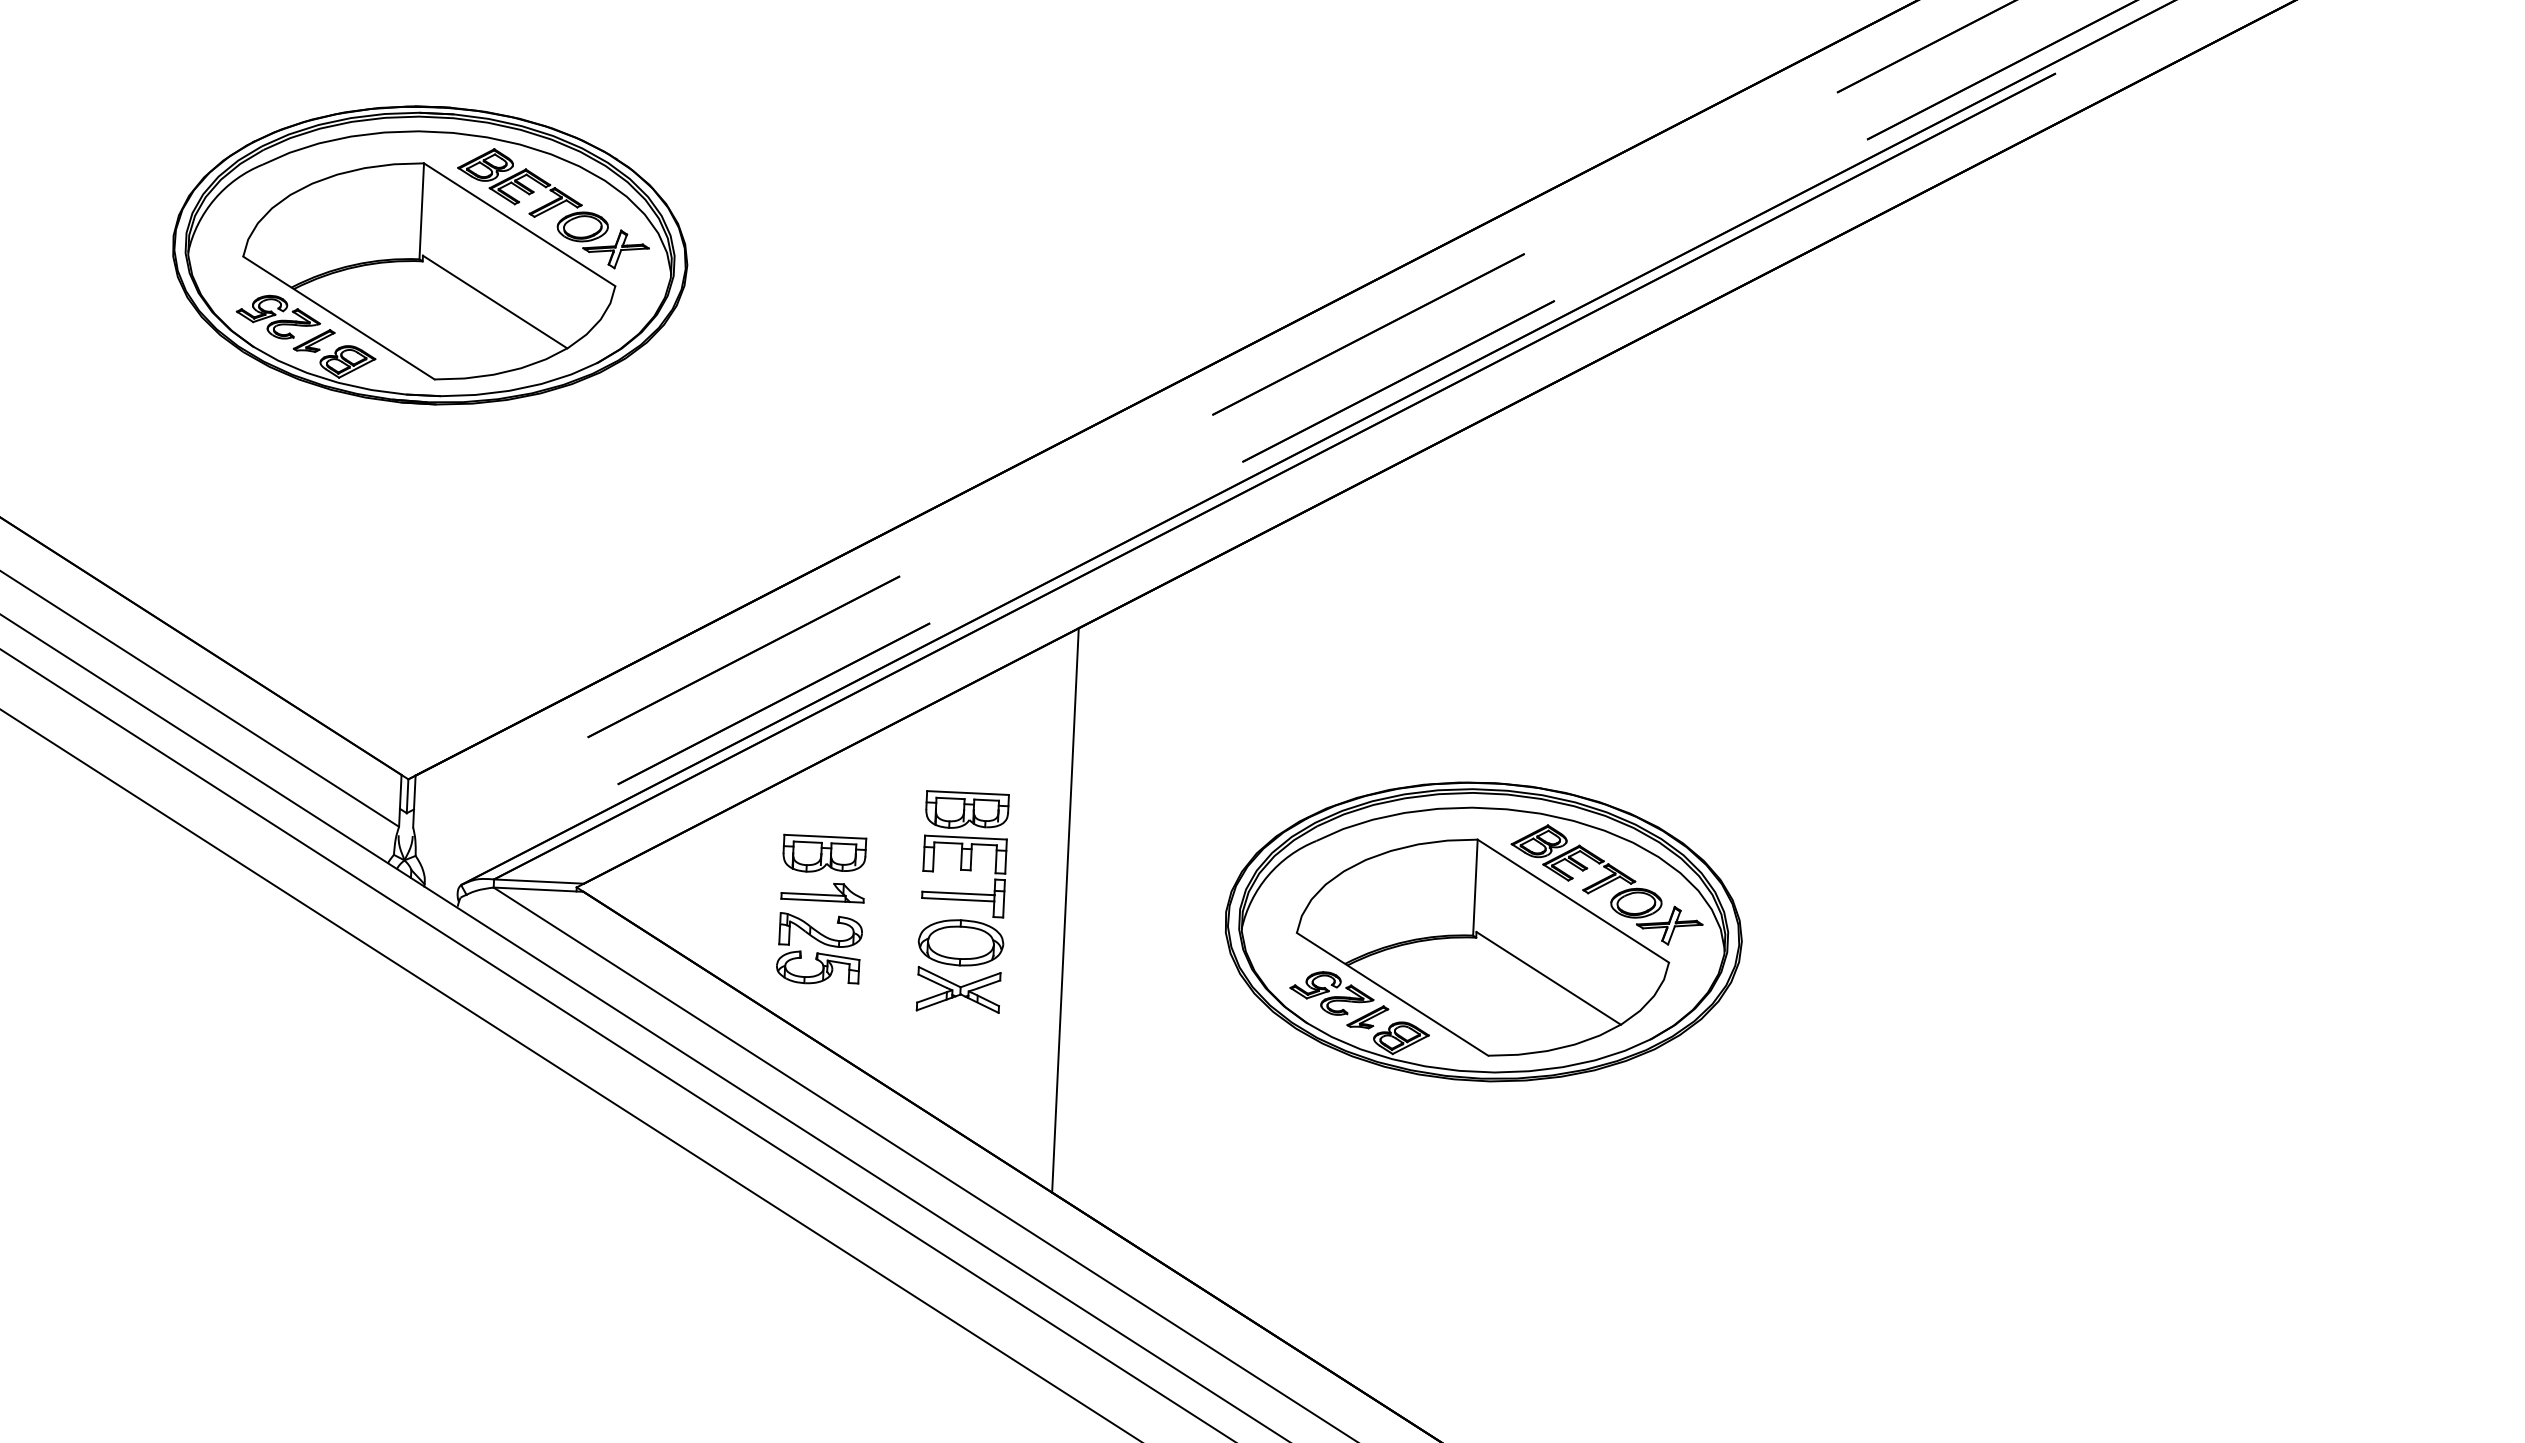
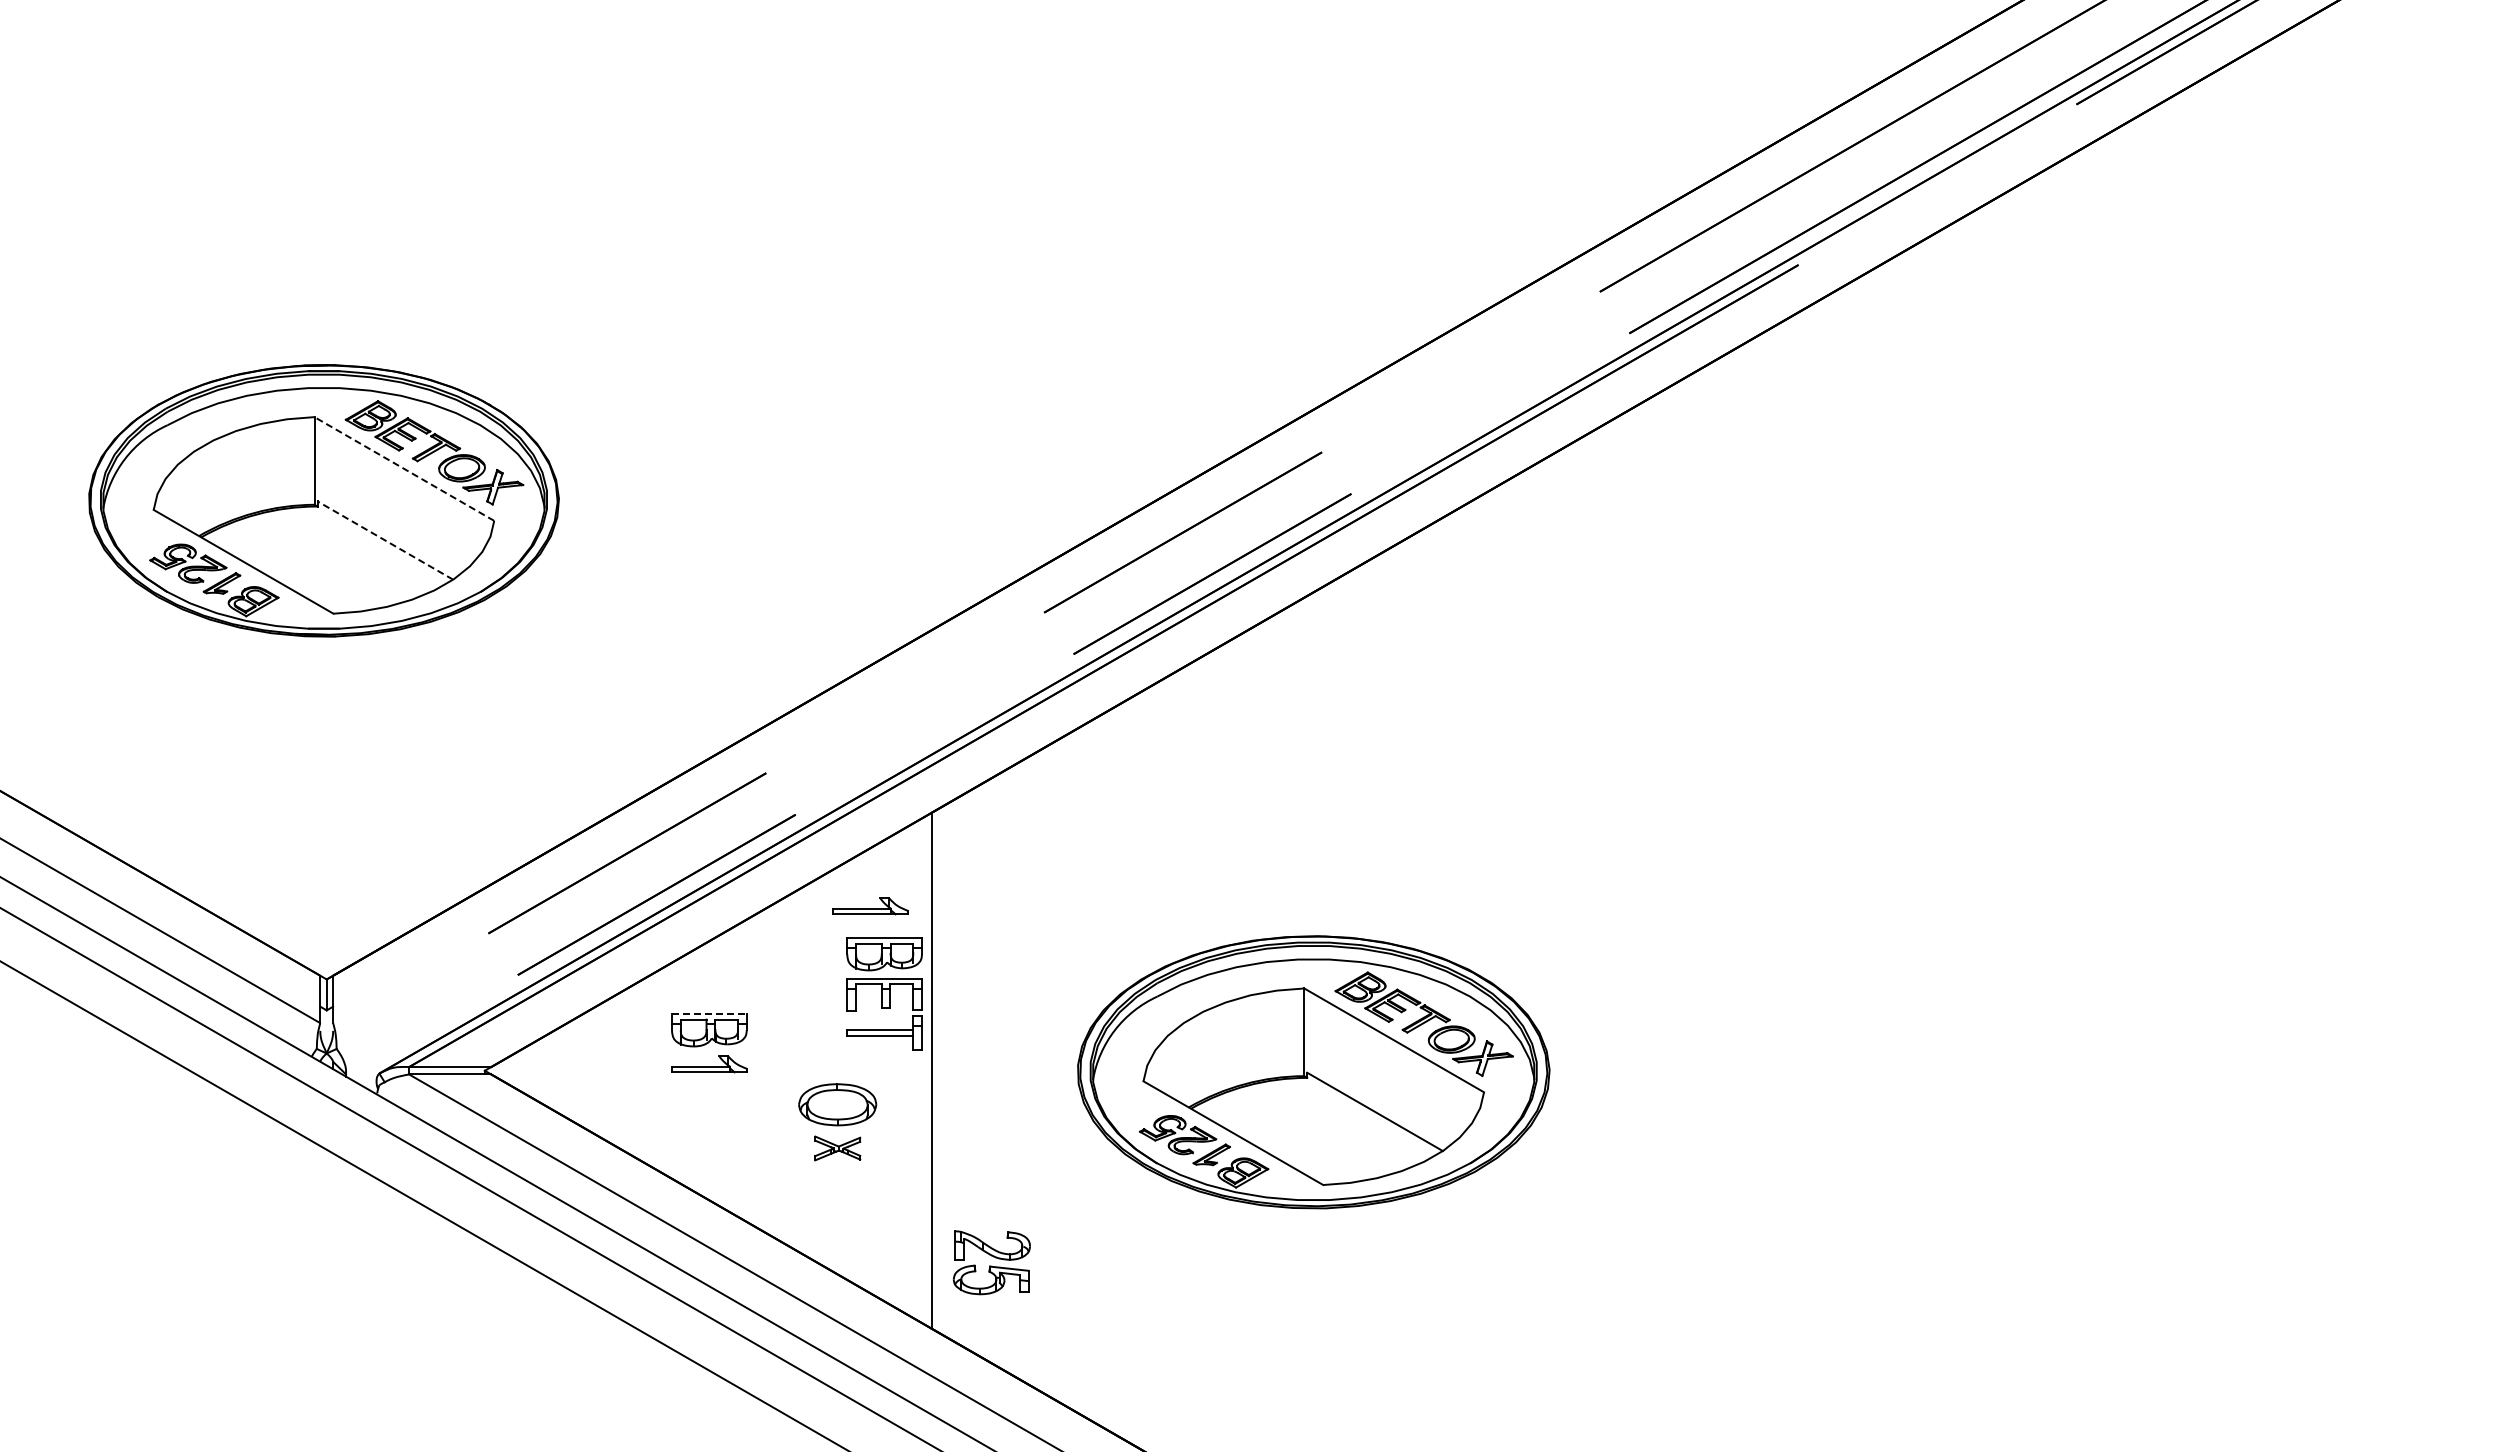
line: (519, 225) -> (404, 469), solid -> dashed
line: (494, 301) -> (384, 540), solid -> dashed
part: (1007, 727) -> (870, 906), added
line: (825, 836) -> (709, 1013), solid -> dashed
part: (965, 853) -> (884, 993), moved
part: (819, 949) -> (991, 1262), moved
part: (958, 990) -> (837, 1148), size x0.6

